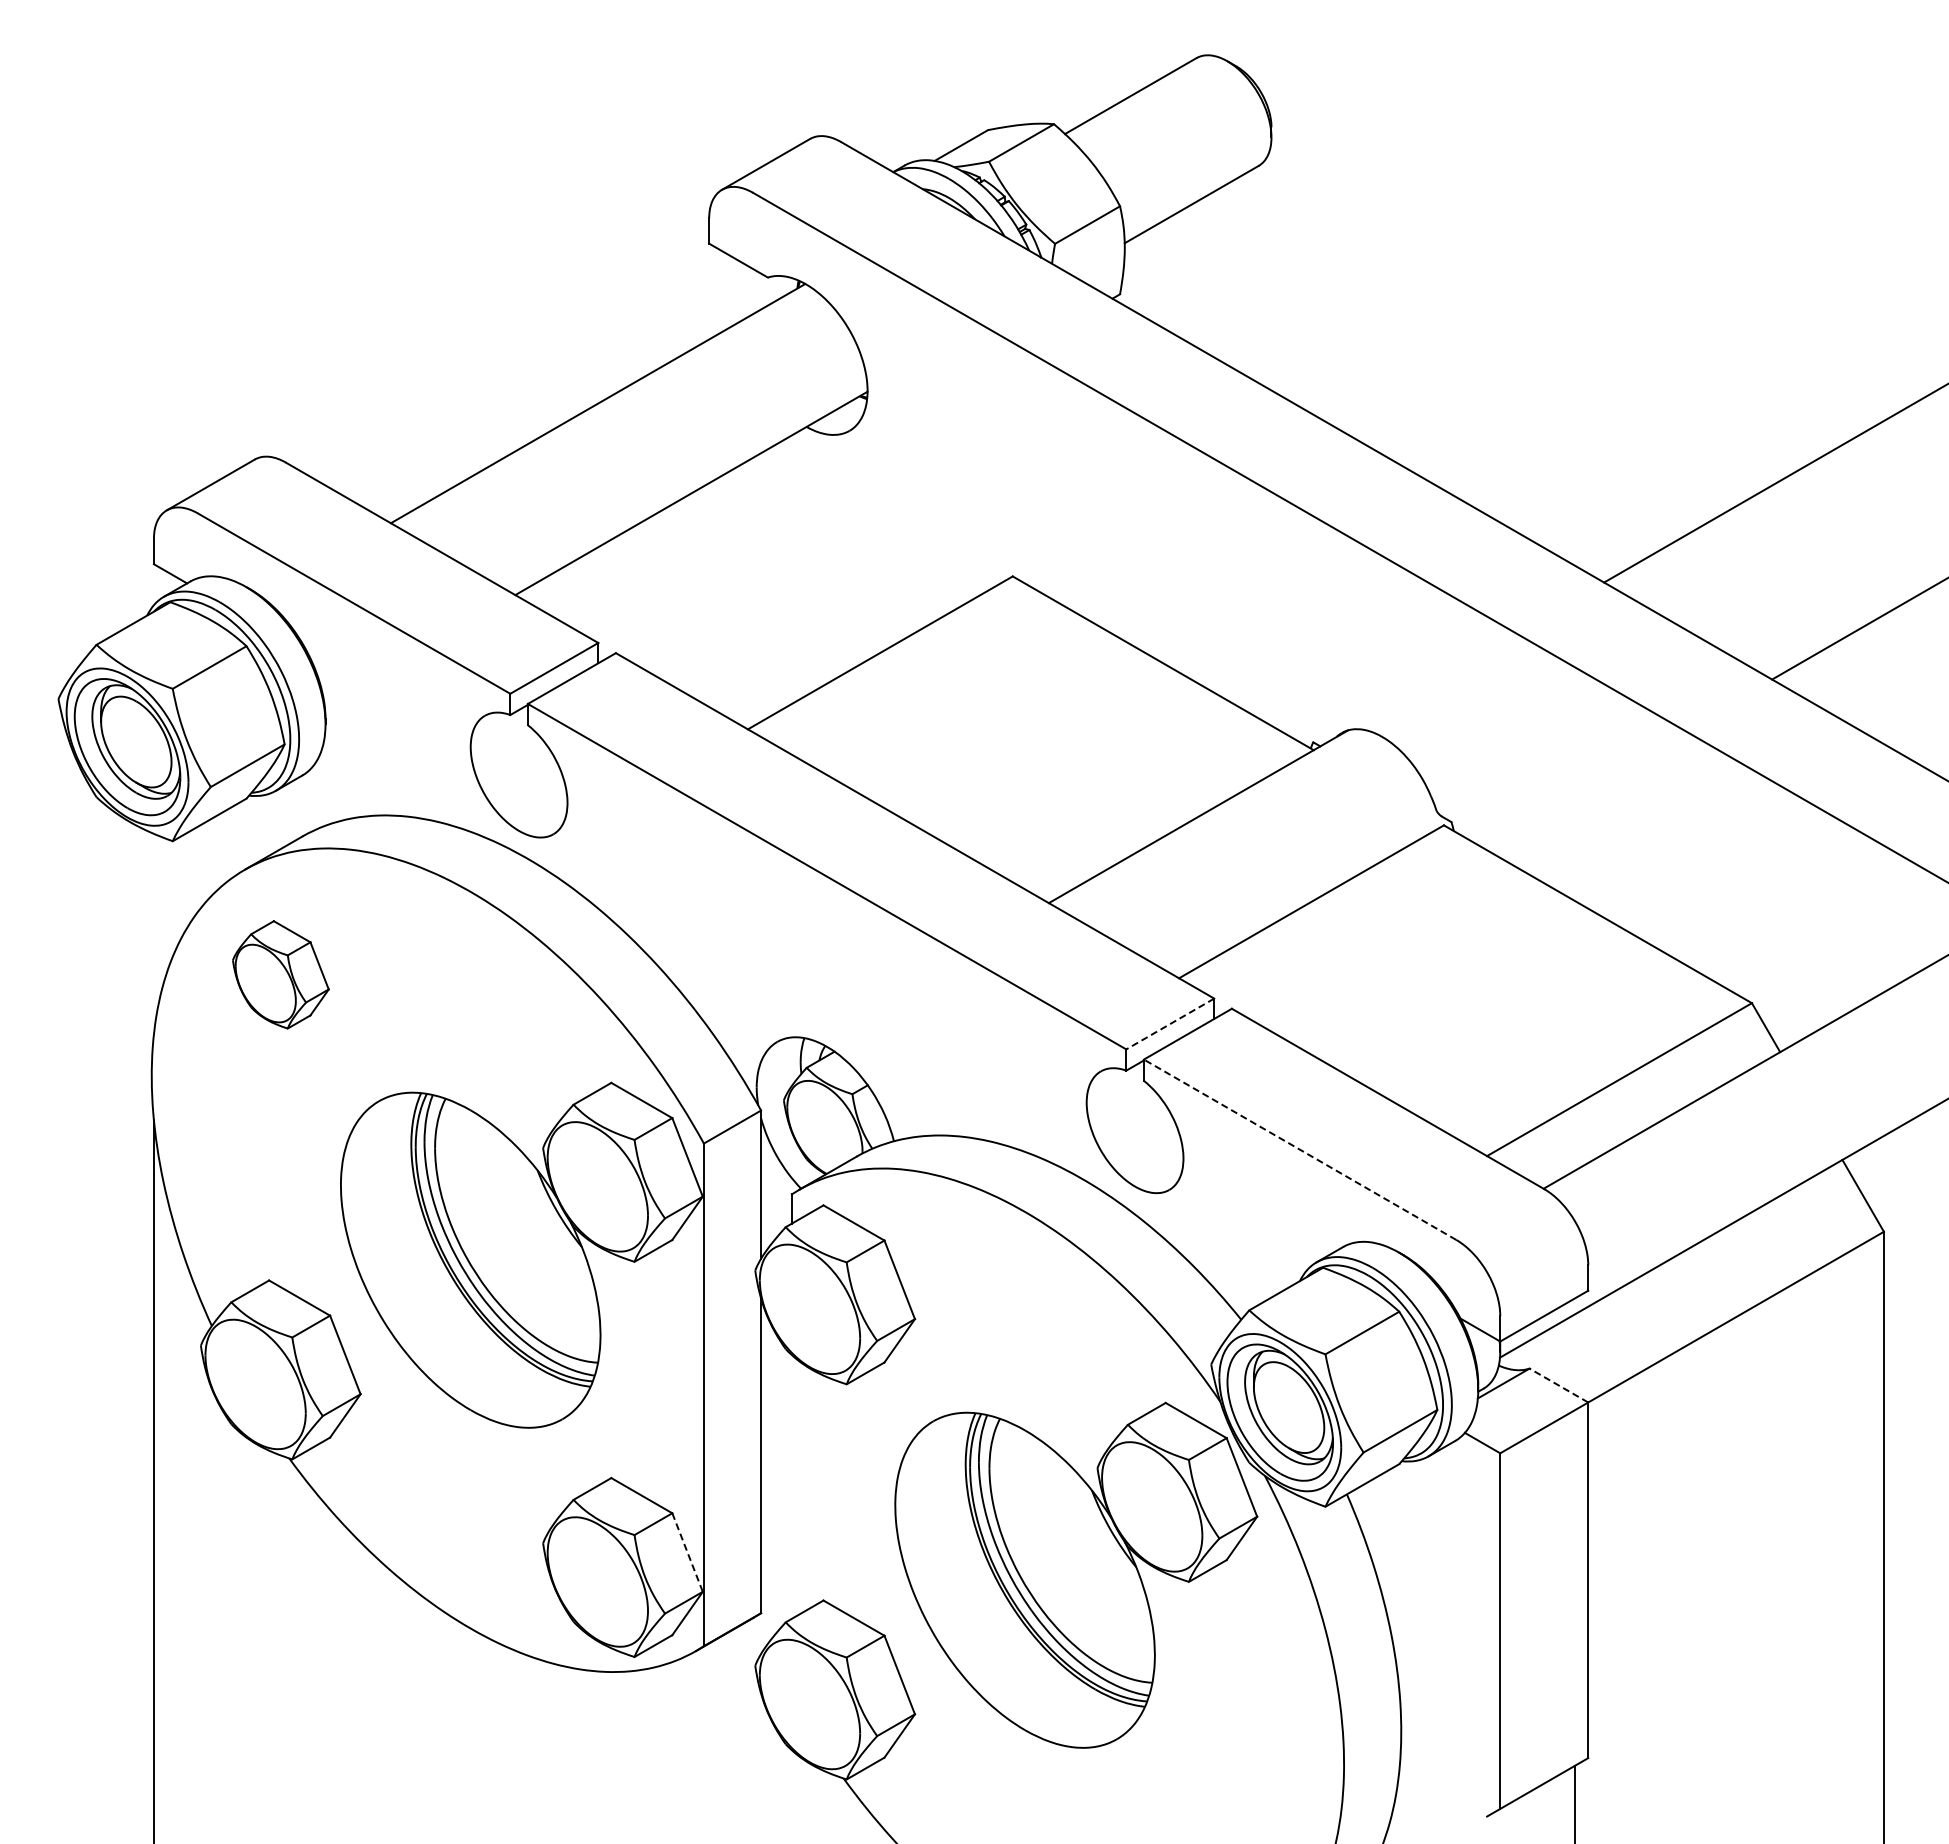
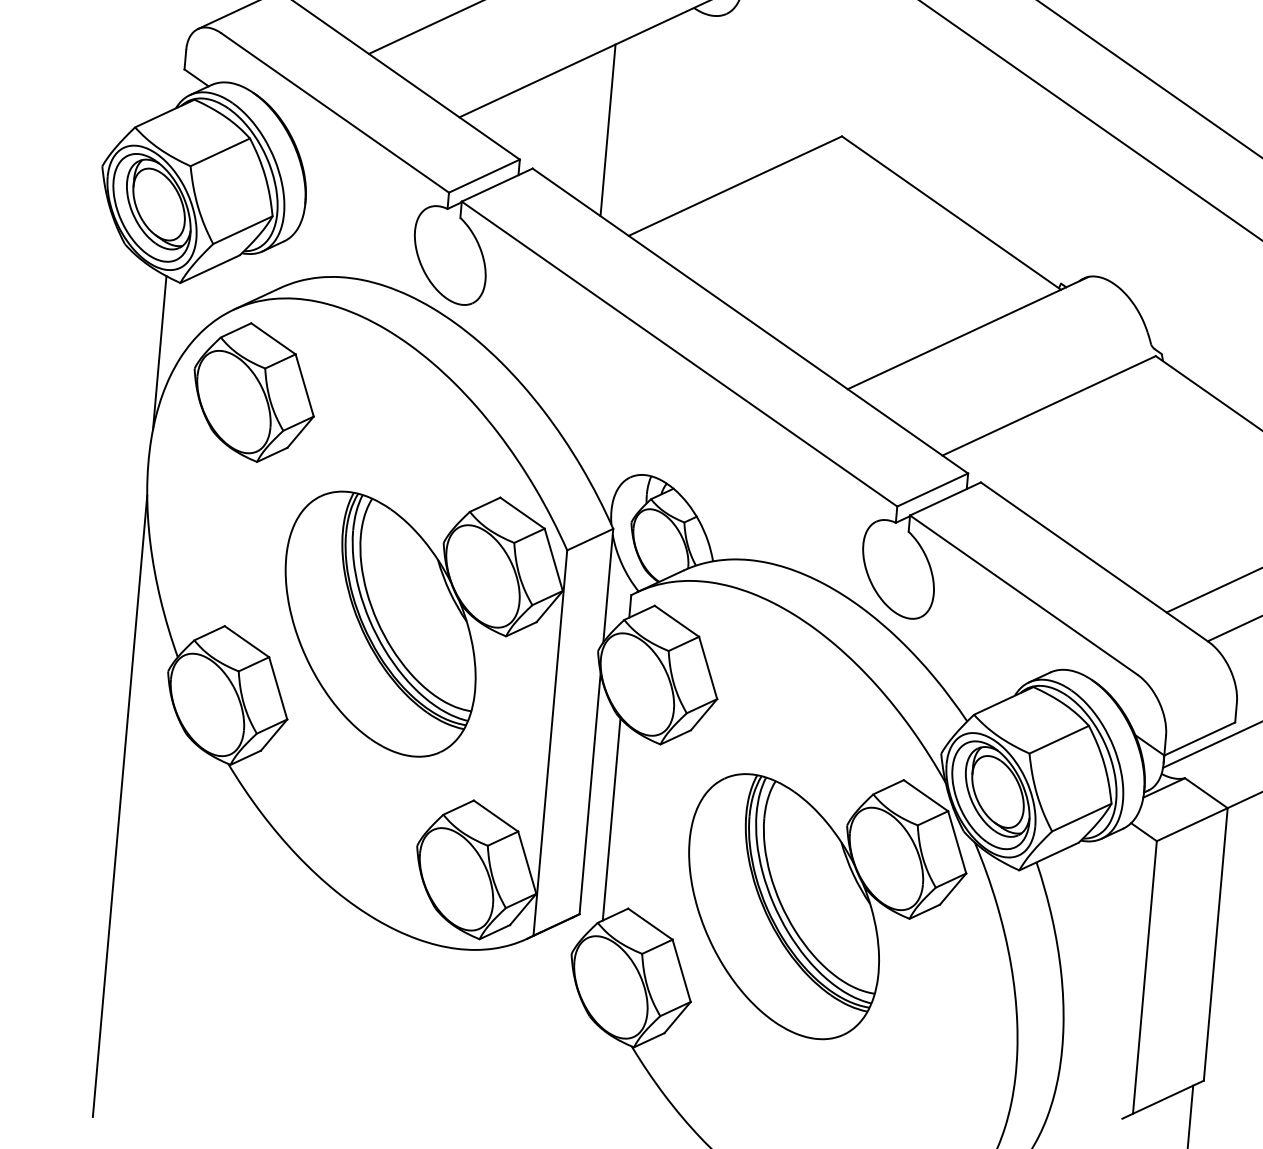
line: (709, 595) -> (608, 130), added
line: (153, 933) -> (159, 352), added
part: (280, 974) -> (254, 392), size x1.67
line: (1170, 1024) -> (932, 490), dashed -> solid
line: (1299, 1149) -> (1023, 594), dashed -> solid
line: (1558, 1385) -> (1206, 793), dashed -> solid
line: (791, 1486) -> (611, 819), added
line: (687, 1553) -> (527, 863), dashed -> solid

